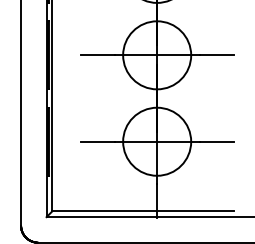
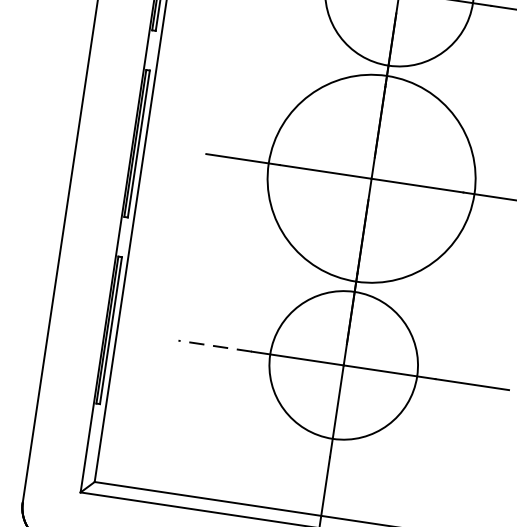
circle: (157, 55) -> (372, 179), size x1.4
line: (97, 141) -> (214, 345), solid -> dashed

